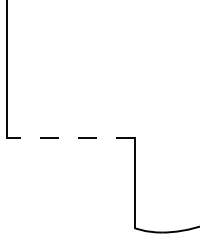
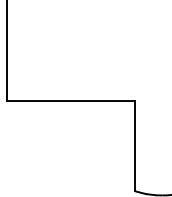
line: (70, 138) -> (70, 101), dashed -> solid

